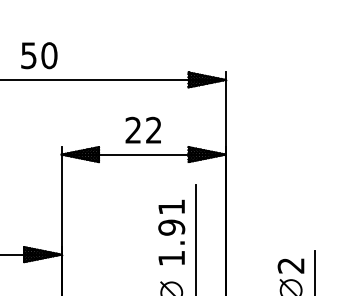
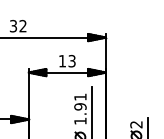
text: (39, 54) -> (18, 25), 50 -> 32
text: (141, 130) -> (66, 61), 22 -> 13

